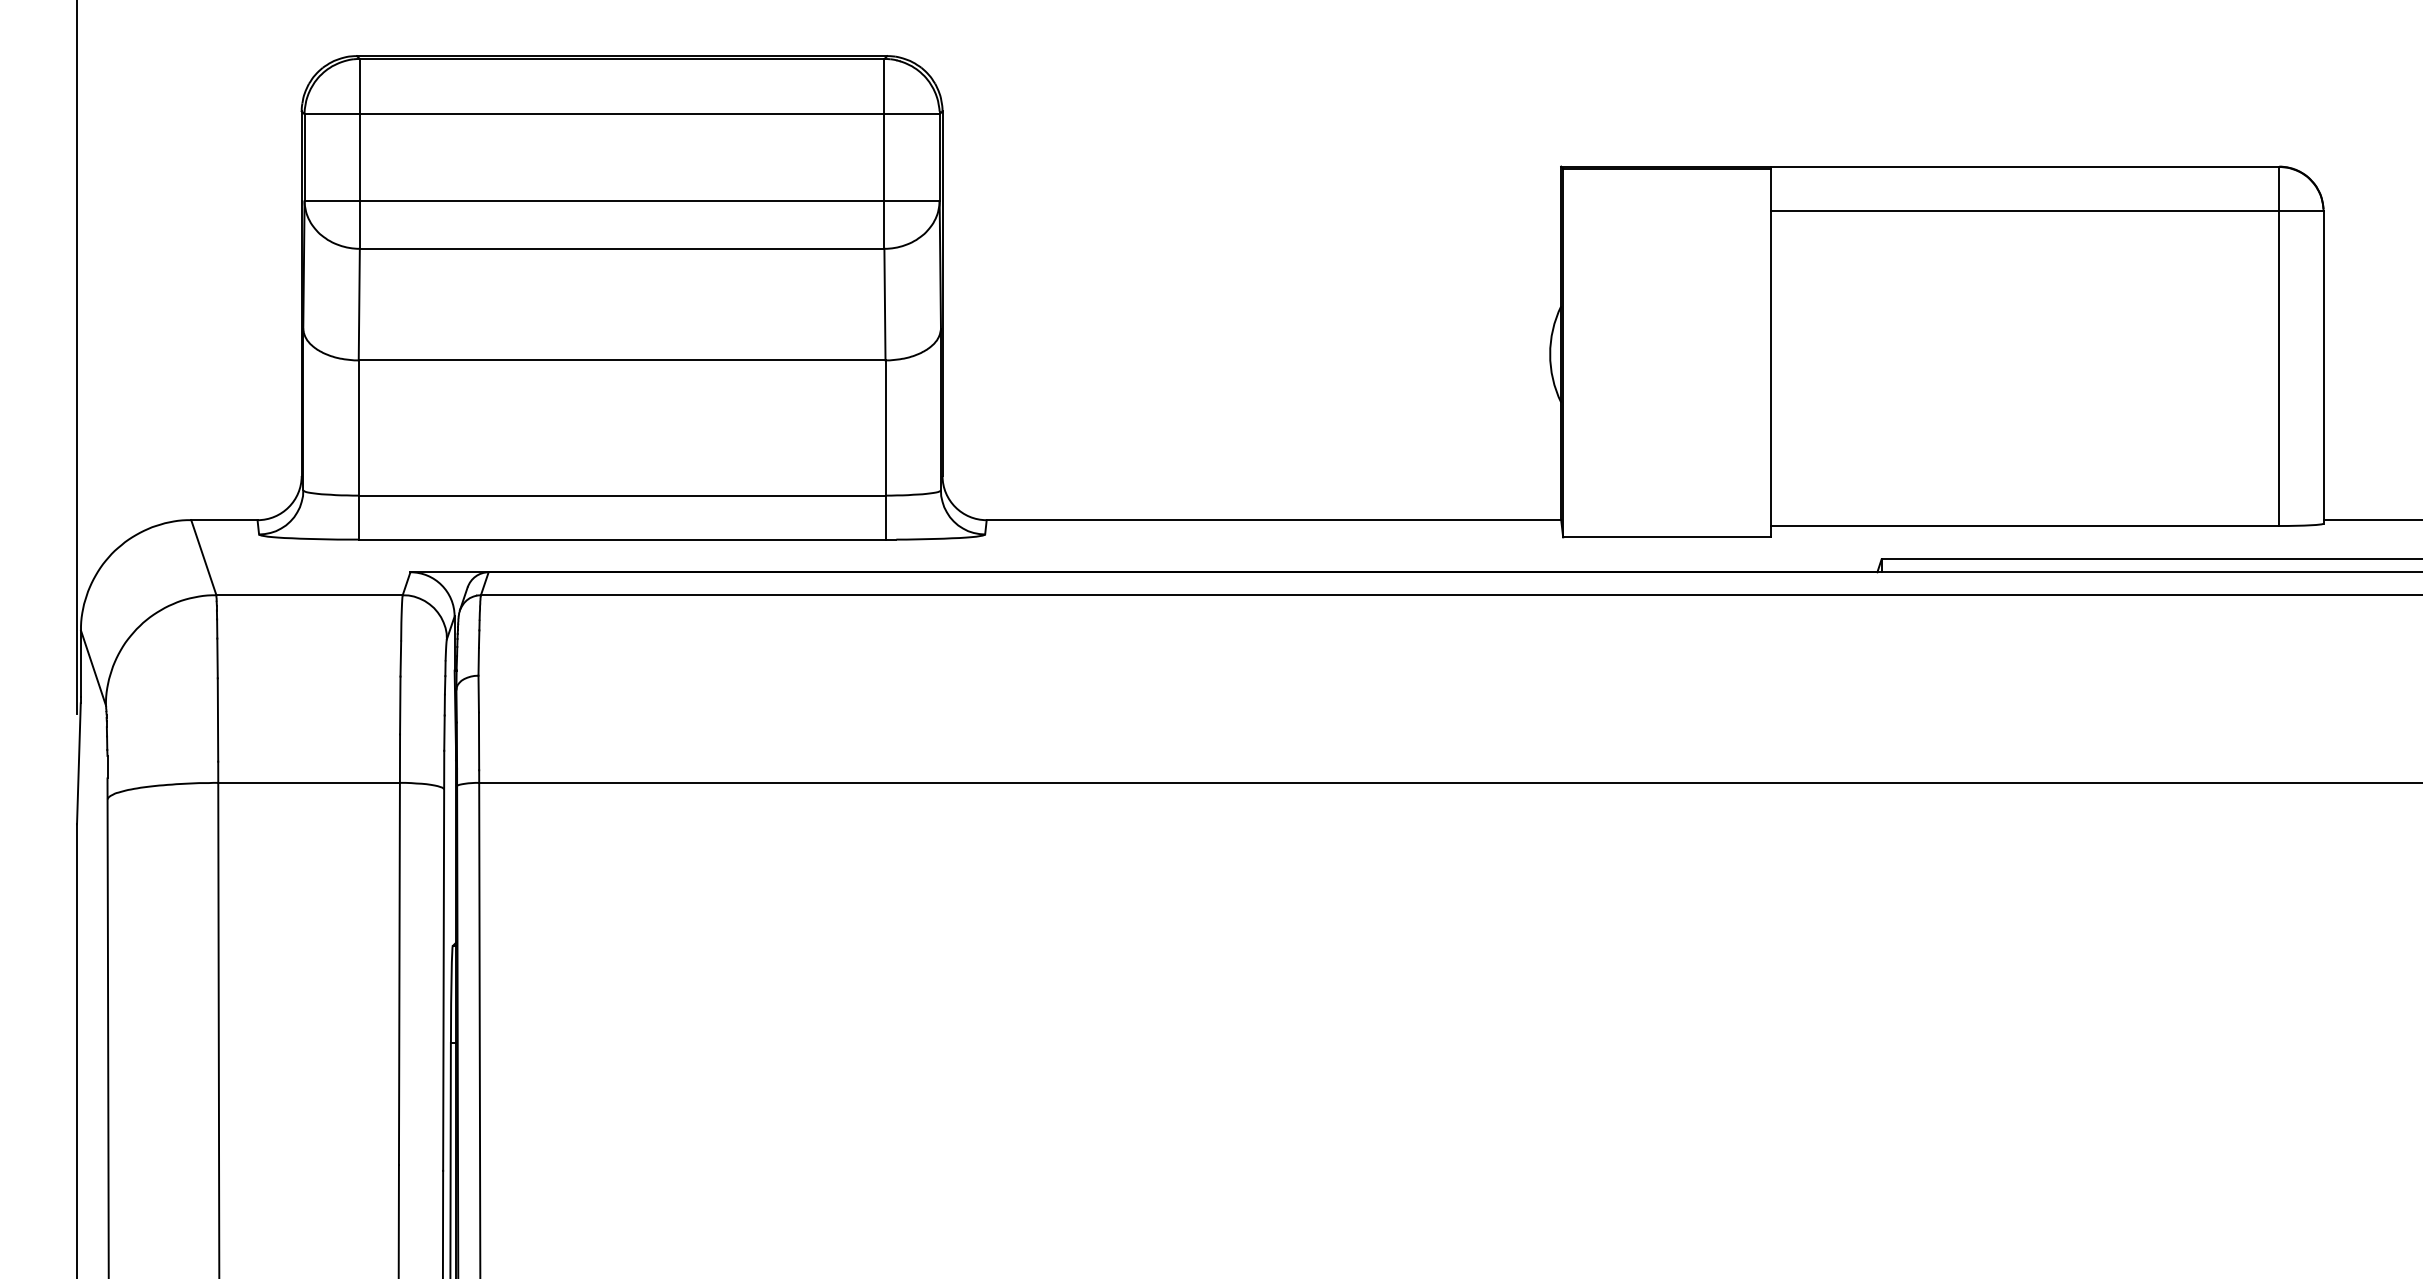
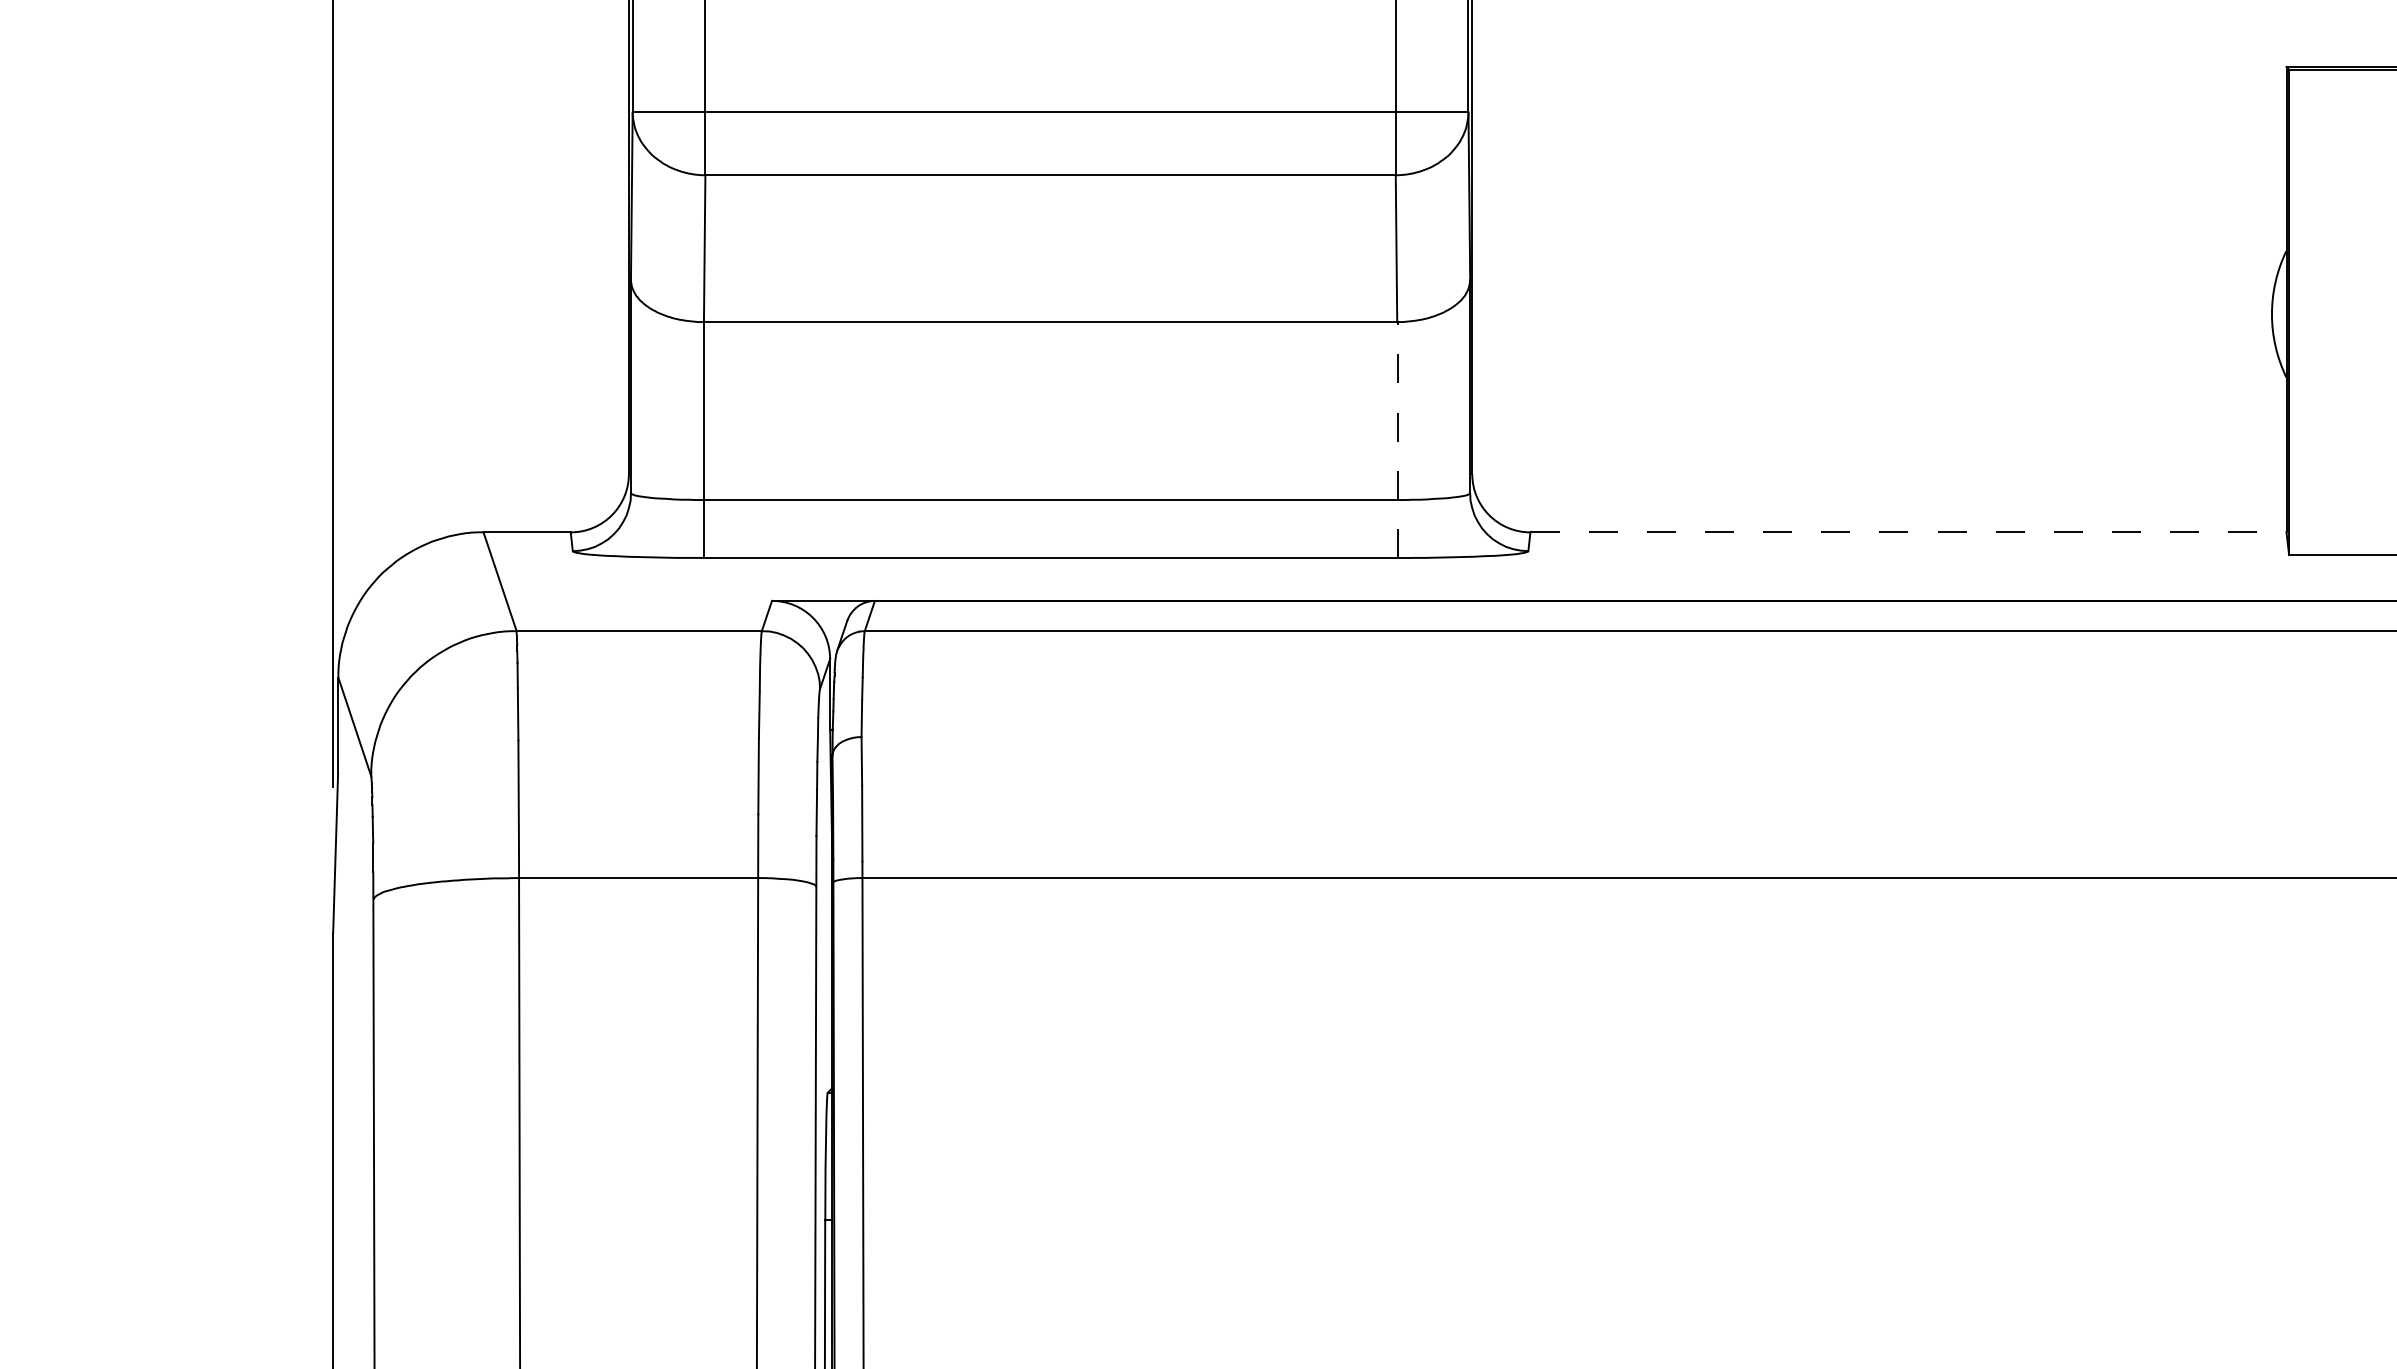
line: (885, 450) -> (1397, 440), solid -> dashed
line: (1274, 520) -> (1909, 532), solid -> dashed

